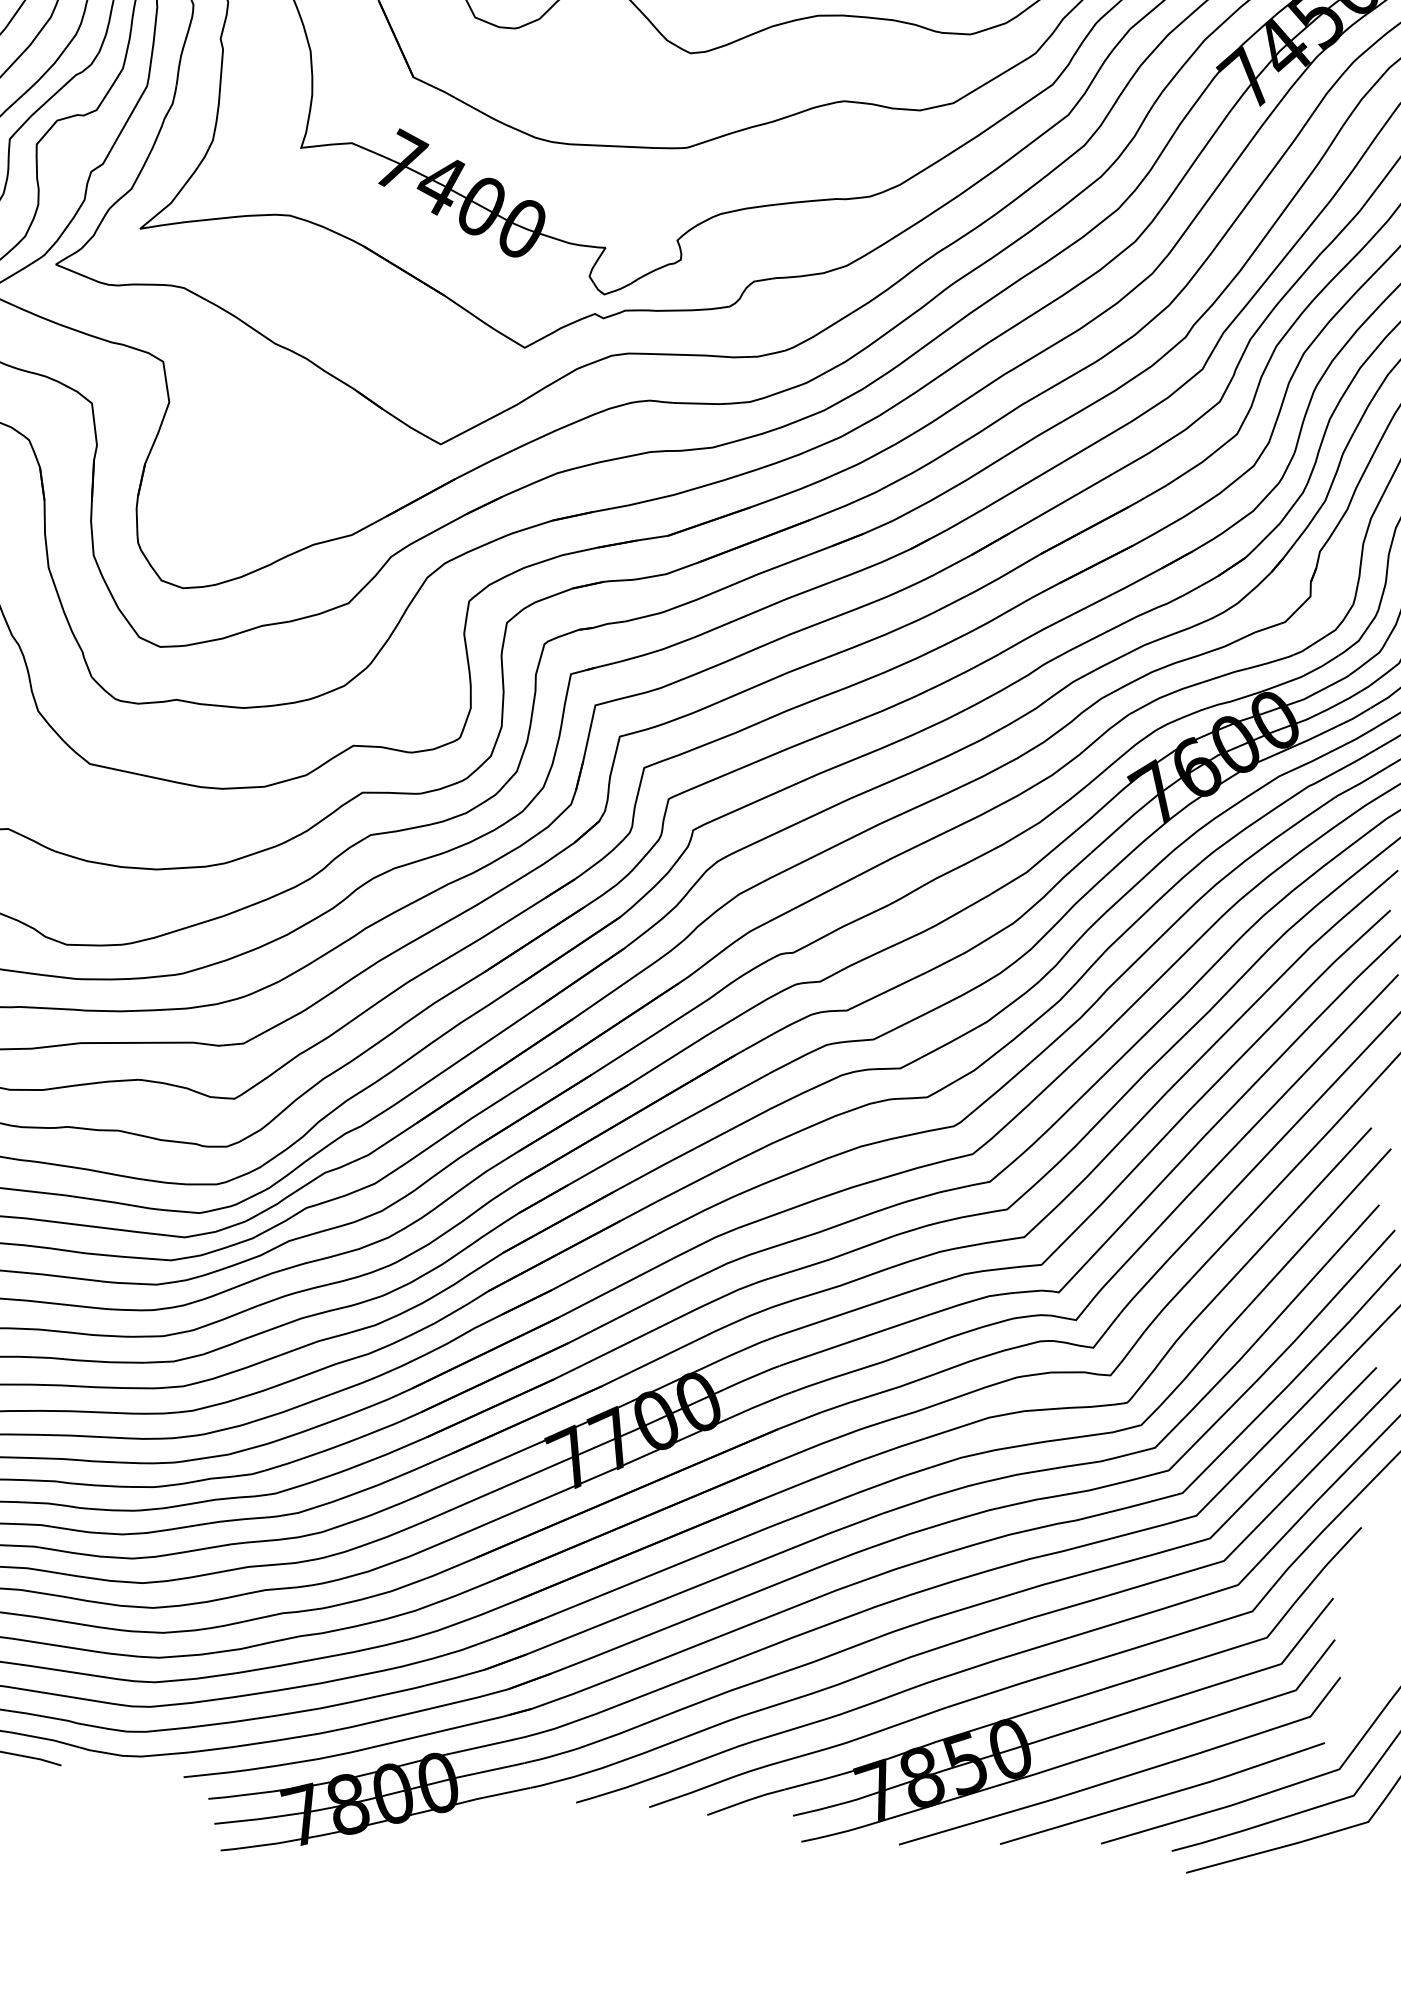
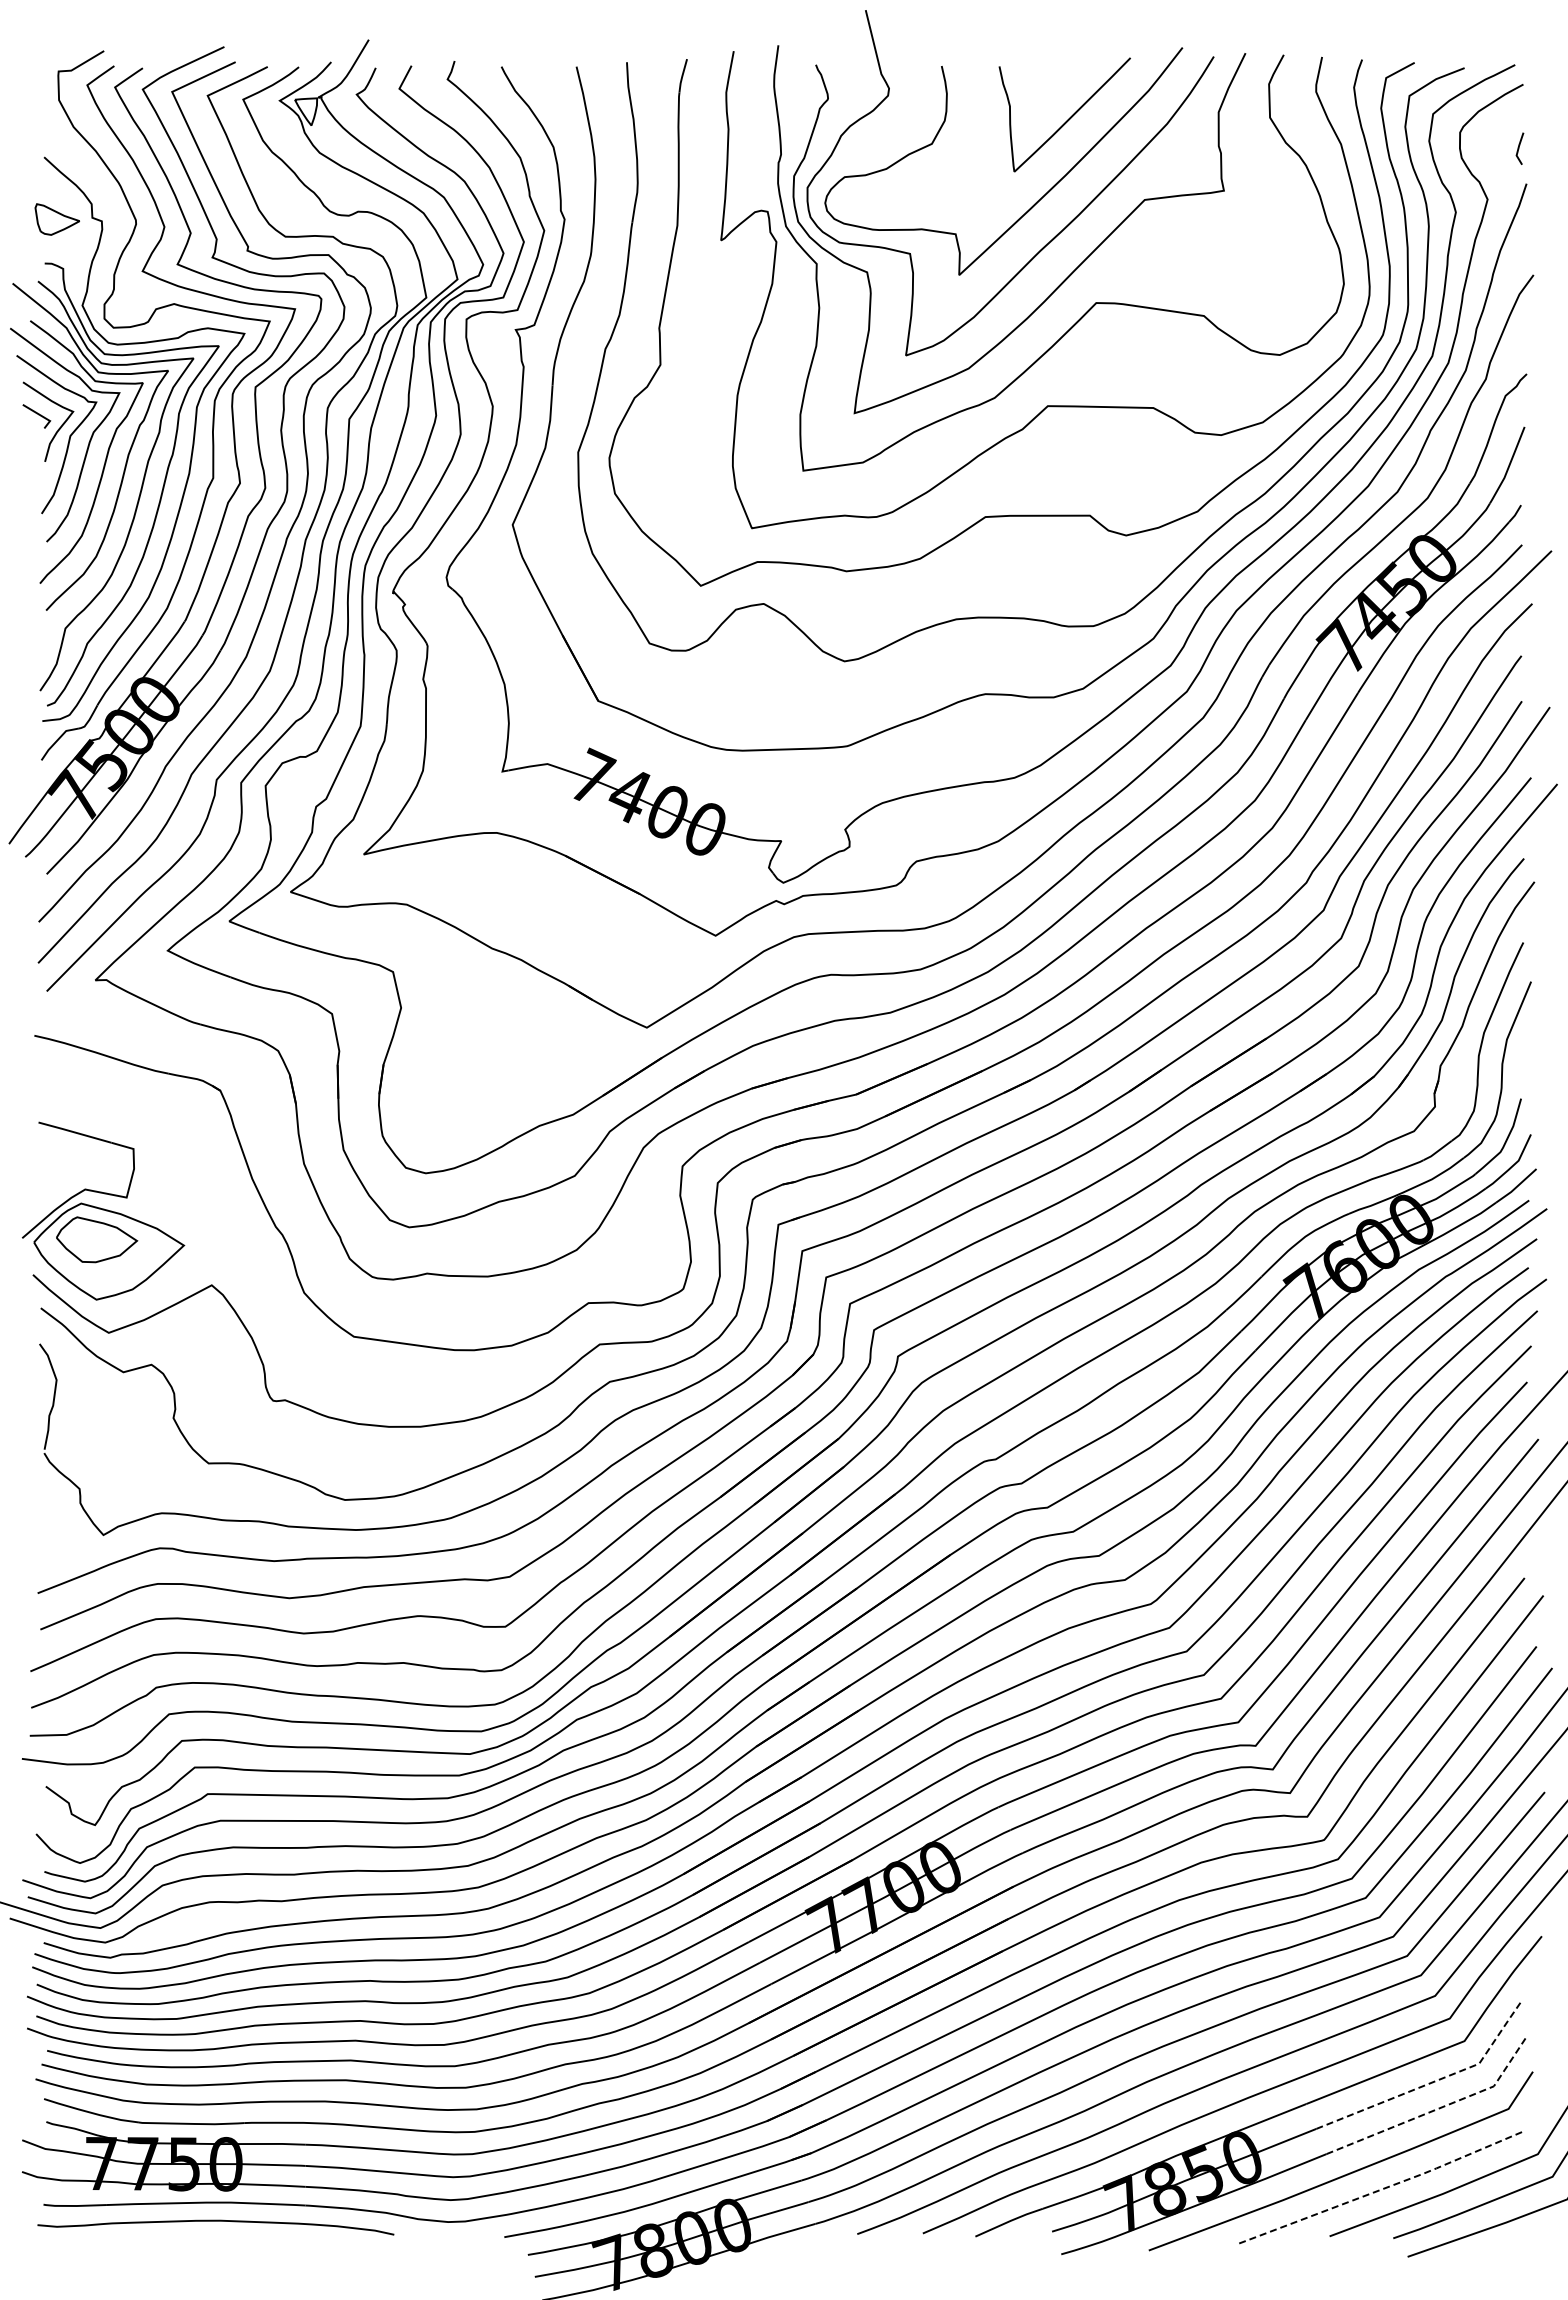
line: (1229, 1680) -> (1433, 2081), solid -> dashed
line: (1232, 1710) -> (1438, 2108), solid -> dashed
line: (1164, 1794) -> (1383, 2188), solid -> dashed

